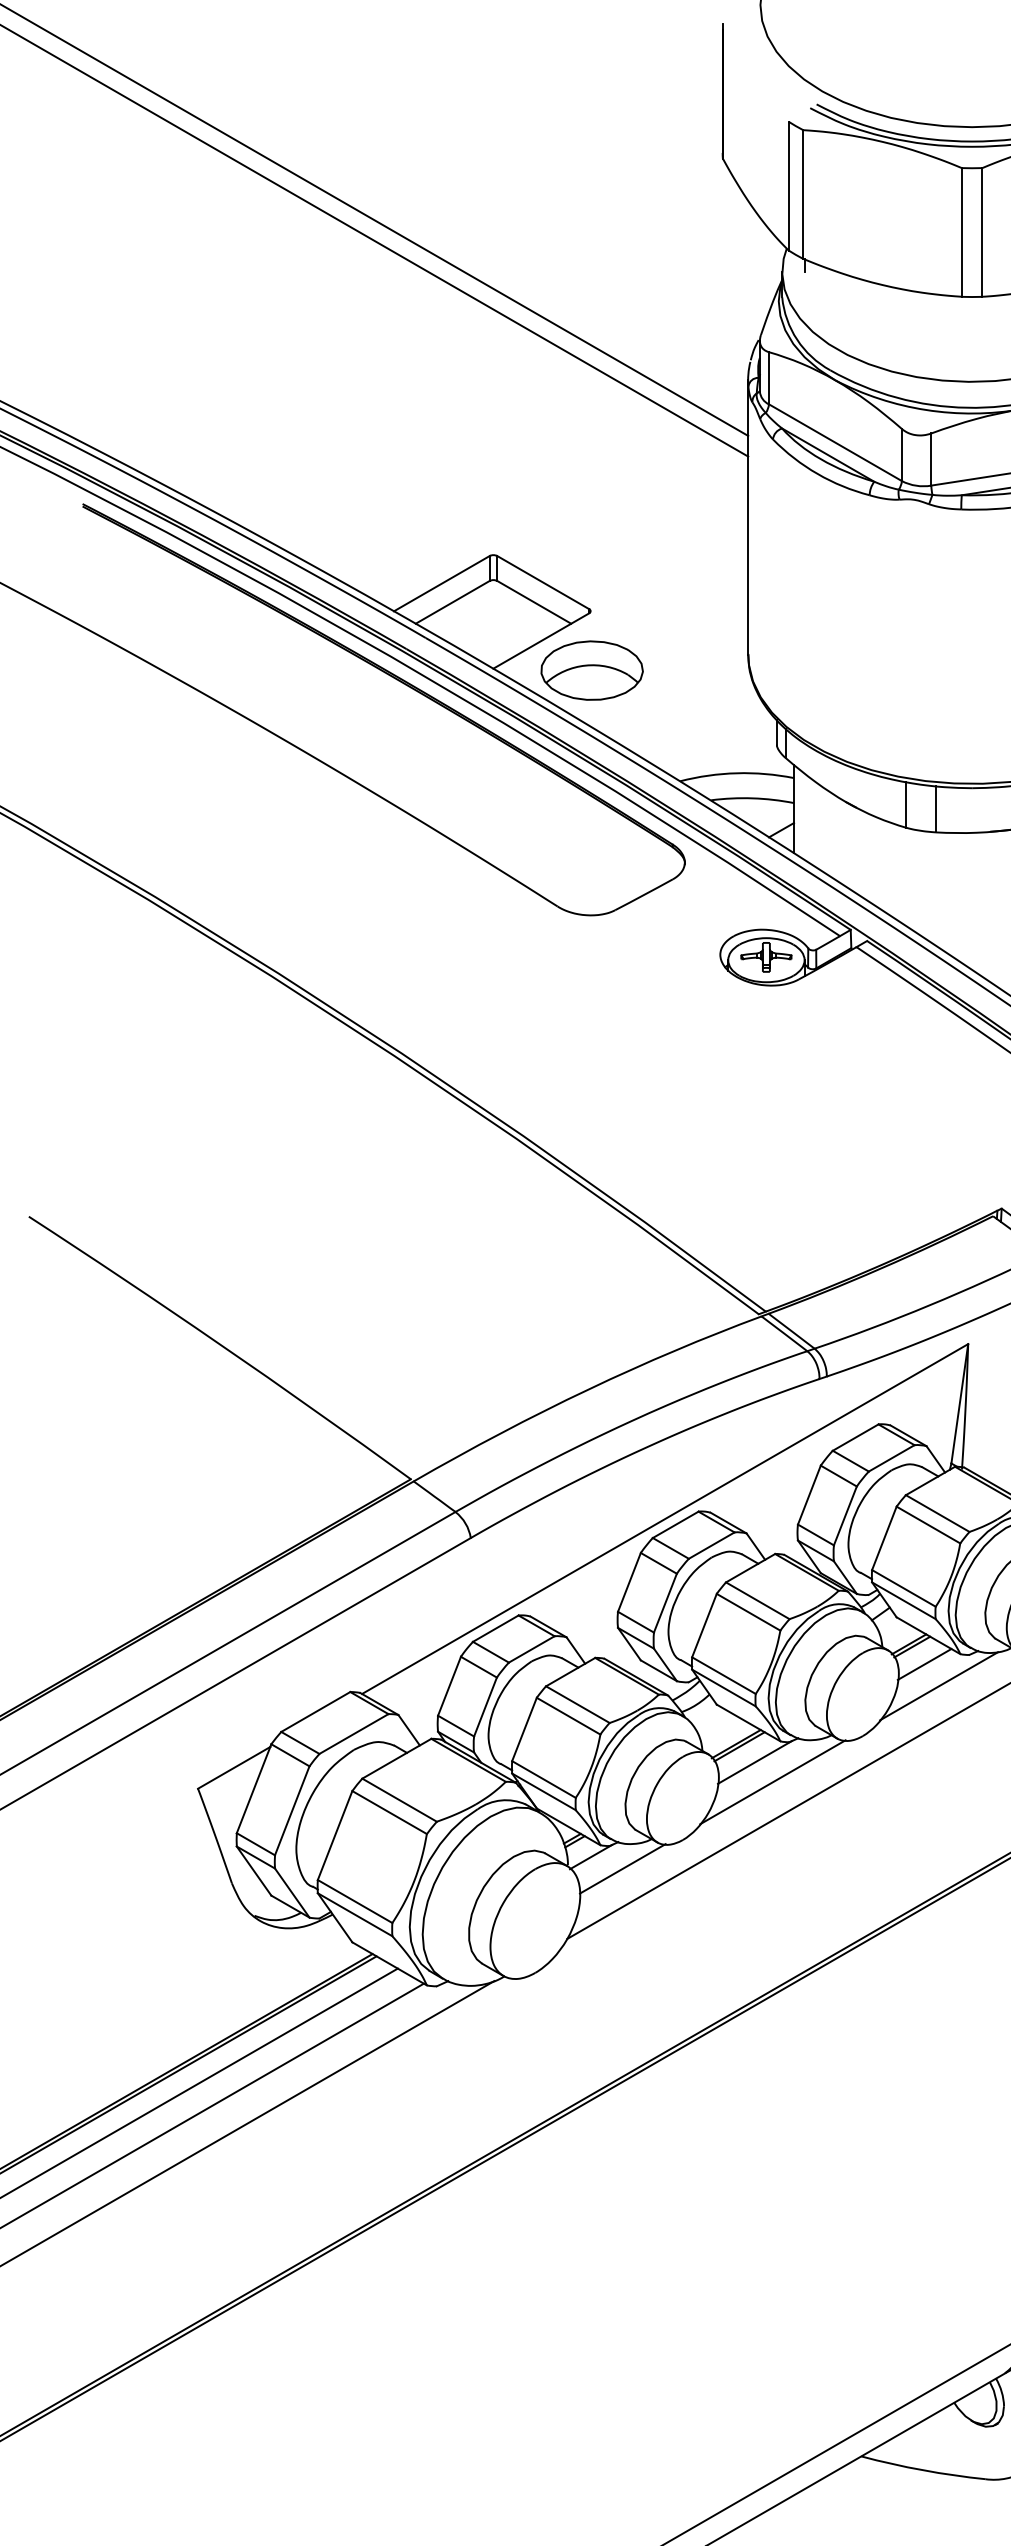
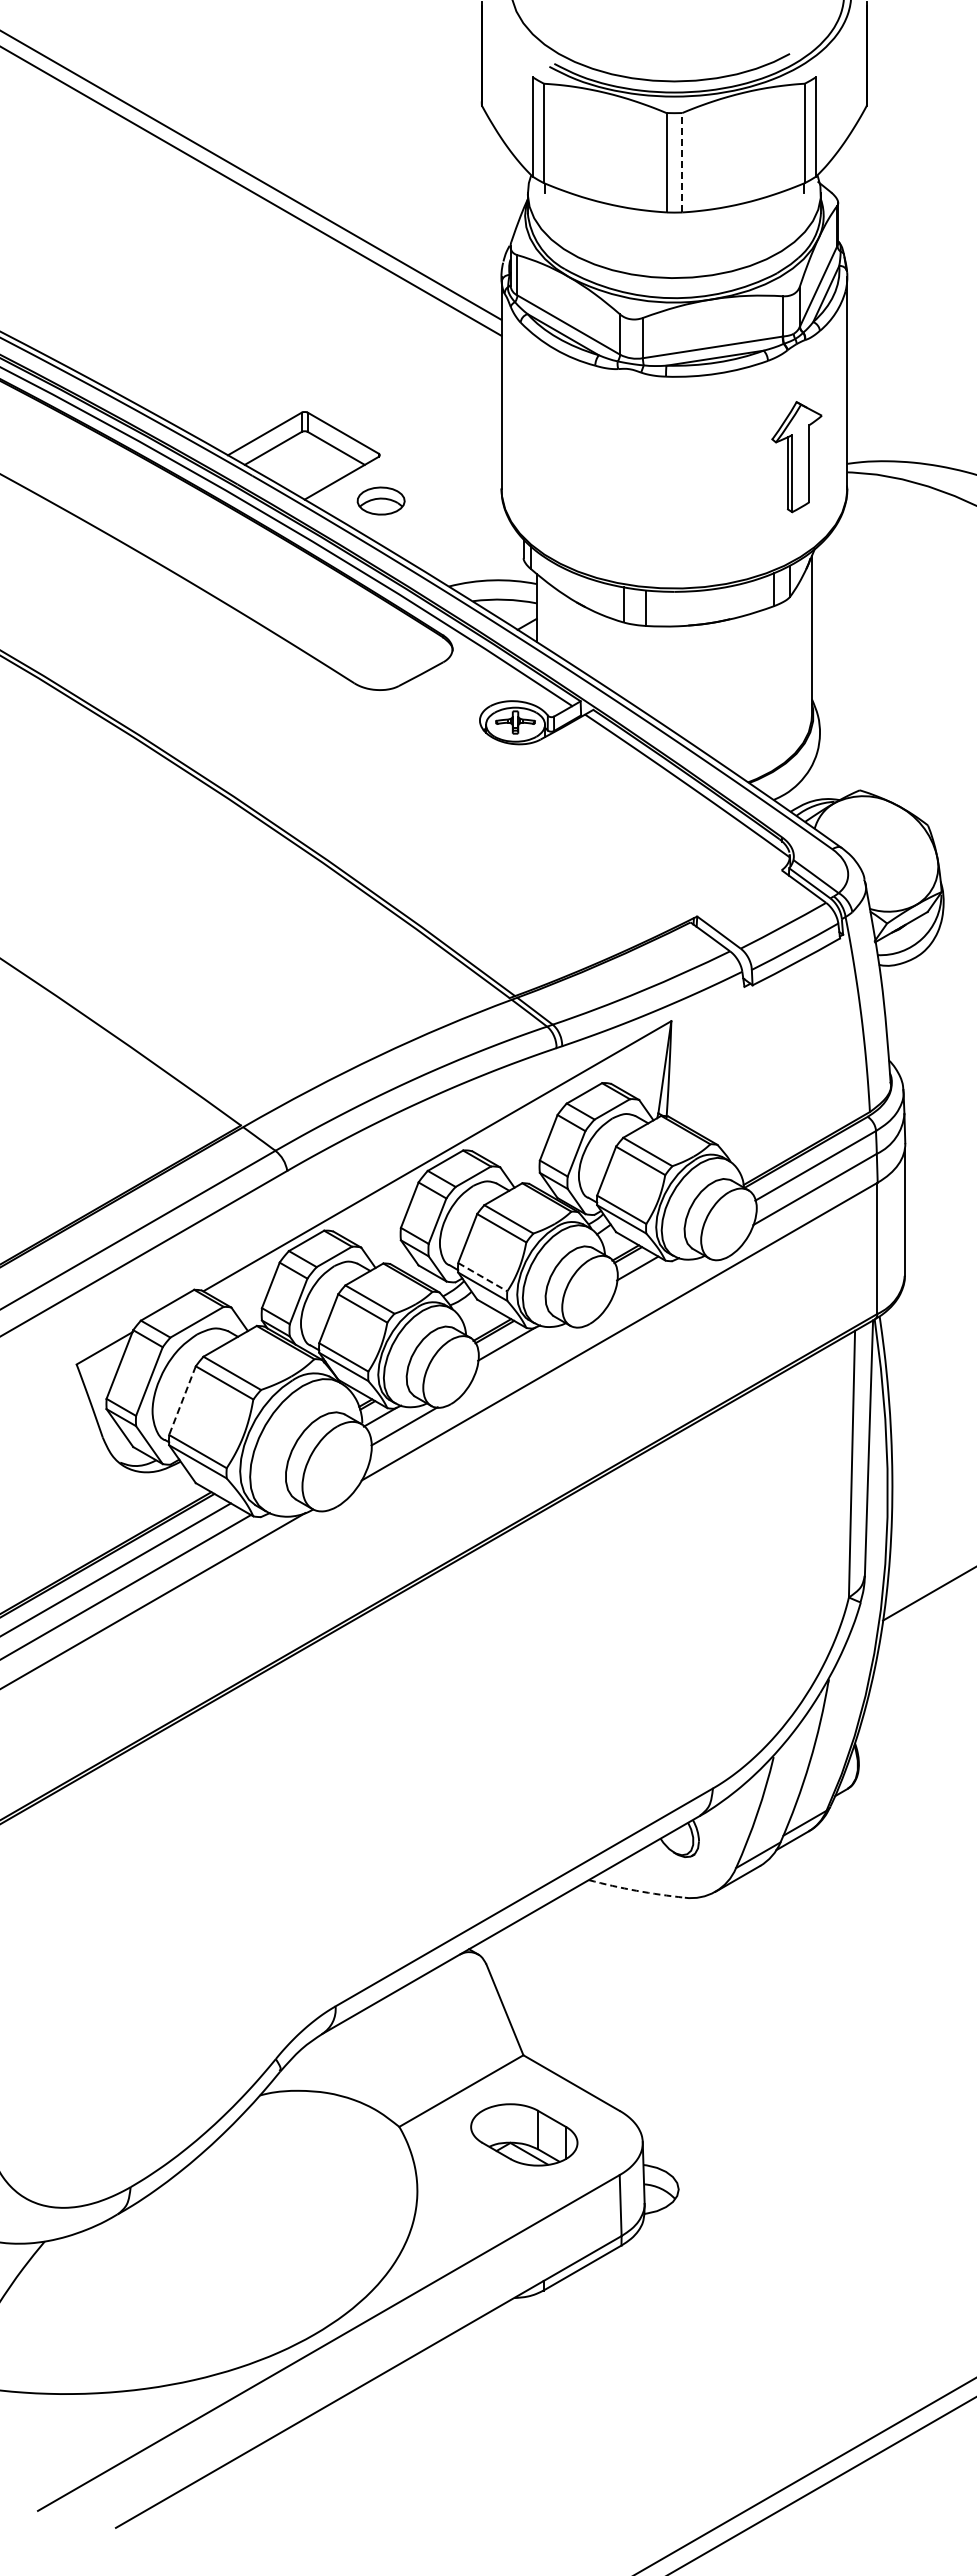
line: (982, 232) -> (682, 162), solid -> dashed
part: (592, 669) -> (381, 500), size x0.6
line: (724, 1676) -> (483, 1277), solid -> dashed
line: (938, 1686) -> (648, 1285), removed
line: (772, 1782) -> (520, 1359), removed
line: (335, 1835) -> (182, 1400), solid -> dashed
arc: (923, 2469) -> (636, 1890), solid -> dashed

